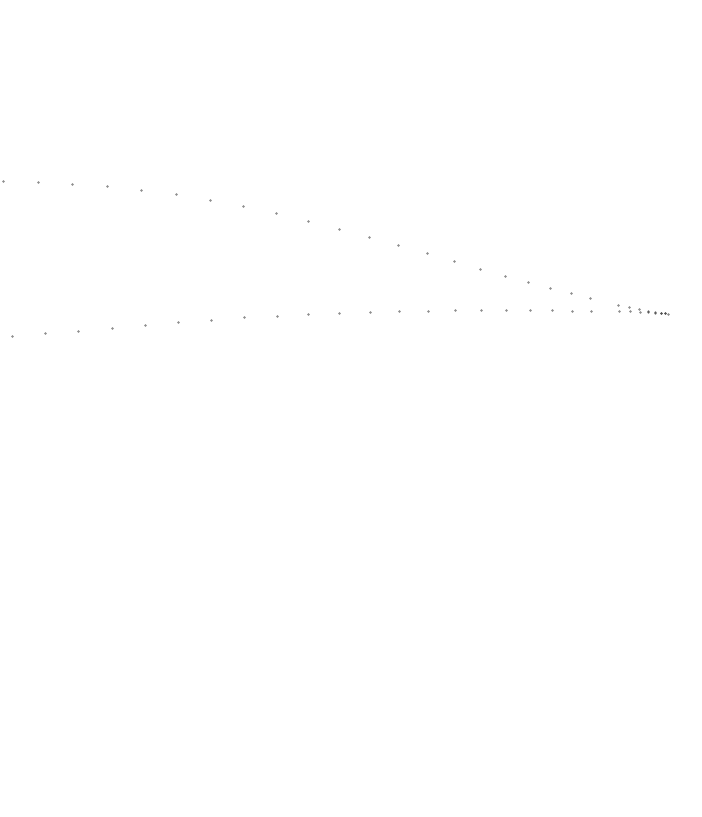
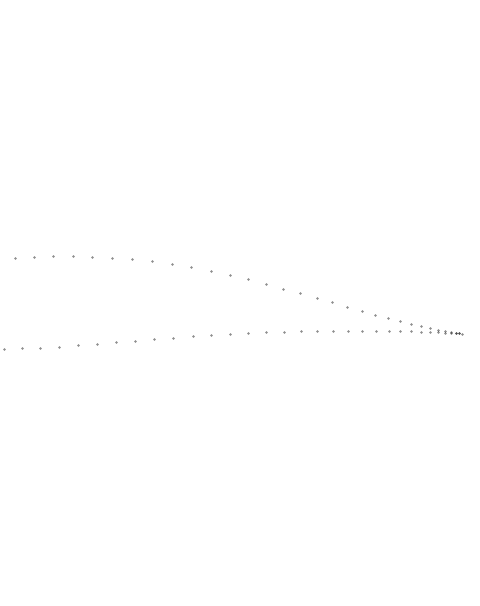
part: (643, 309) -> (441, 330), size x1.43

